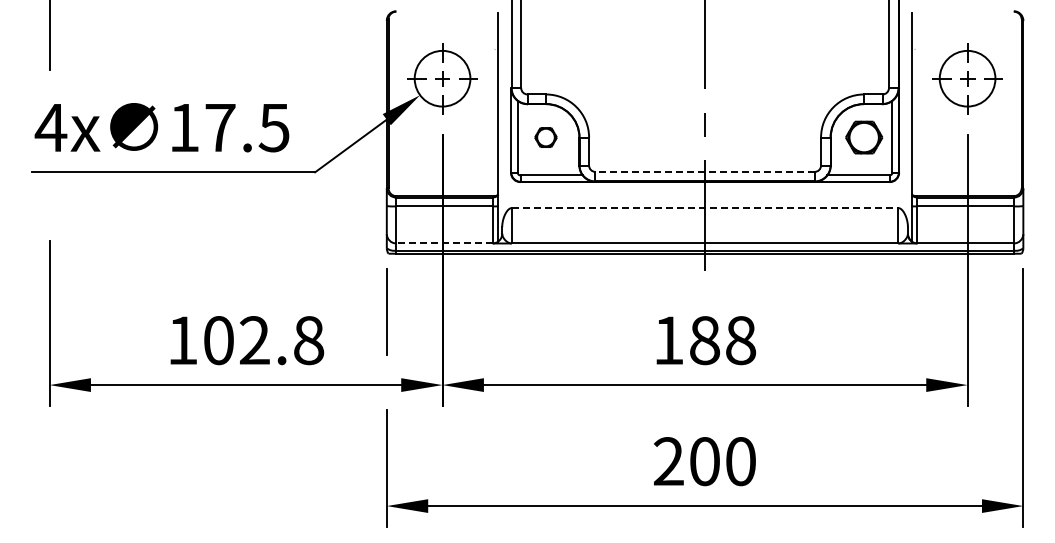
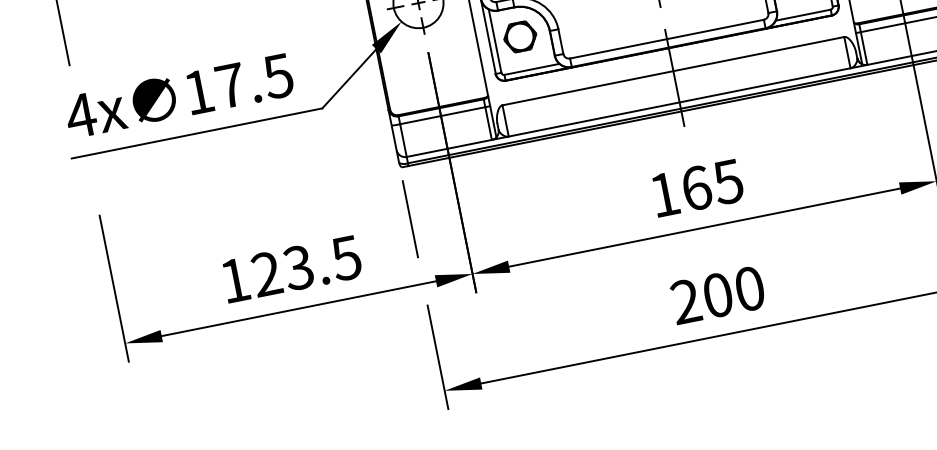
part: (545, 137) -> (519, 36), size x1.67
line: (705, 171) -> (667, 38), dashed -> solid
line: (705, 208) -> (673, 71), dashed -> solid
line: (444, 243) -> (449, 148), dashed -> solid
text: (263, 340) -> (306, 266), 102.8 -> 123.5
text: (723, 340) -> (713, 184), 188 -> 165

